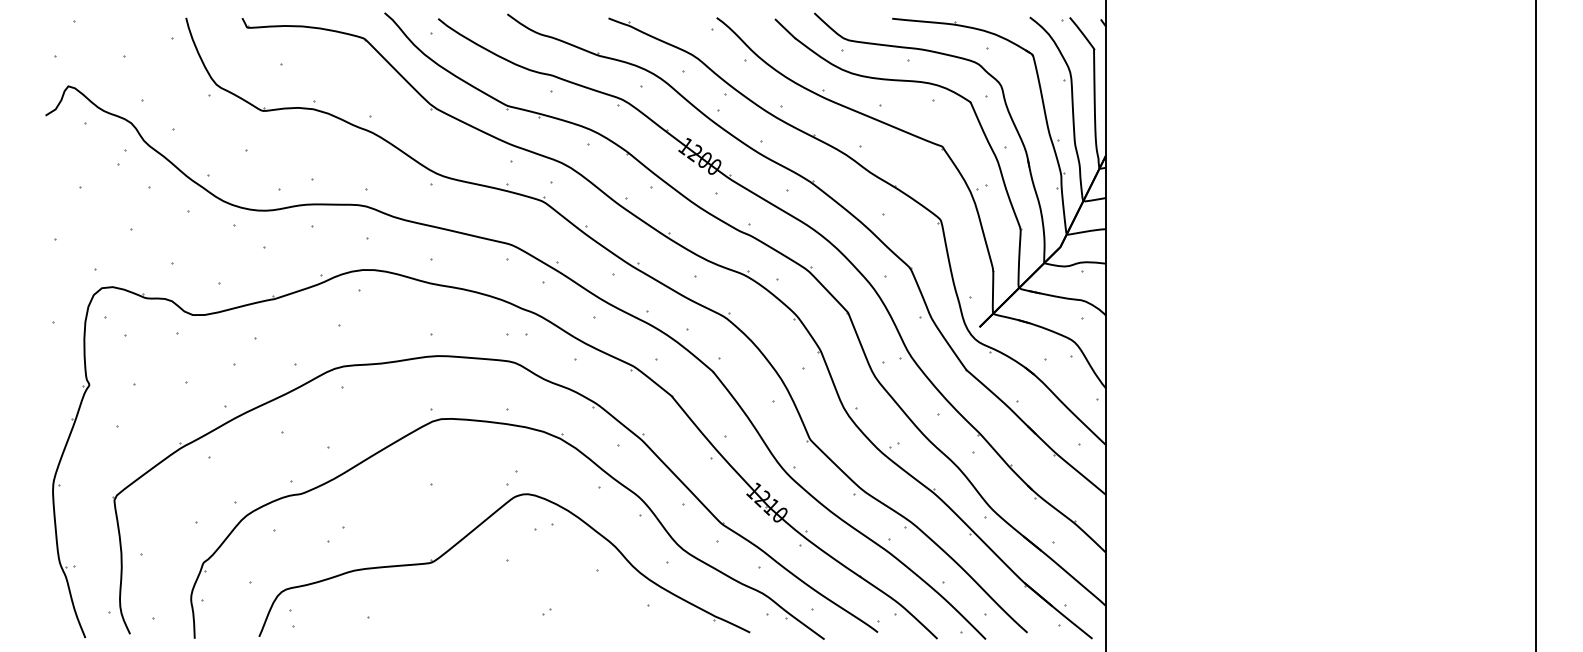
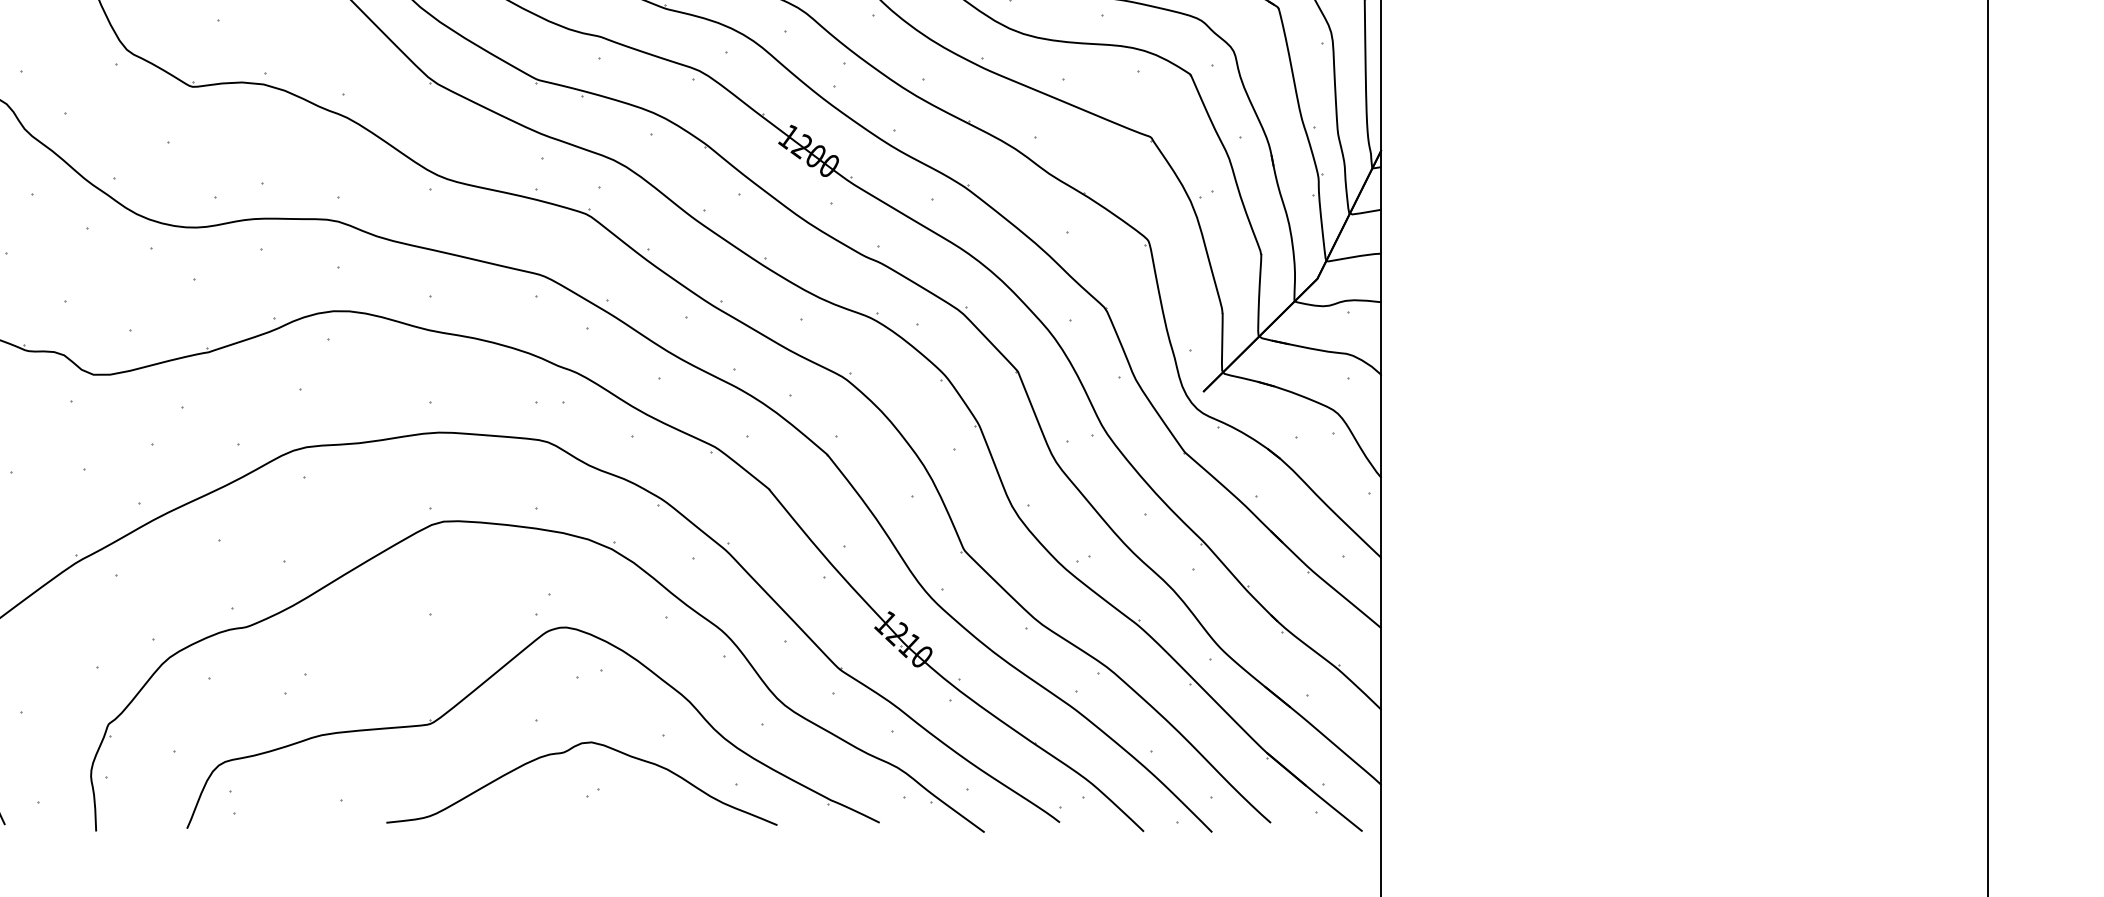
curve: (527, 583) -> (565, 753), added

